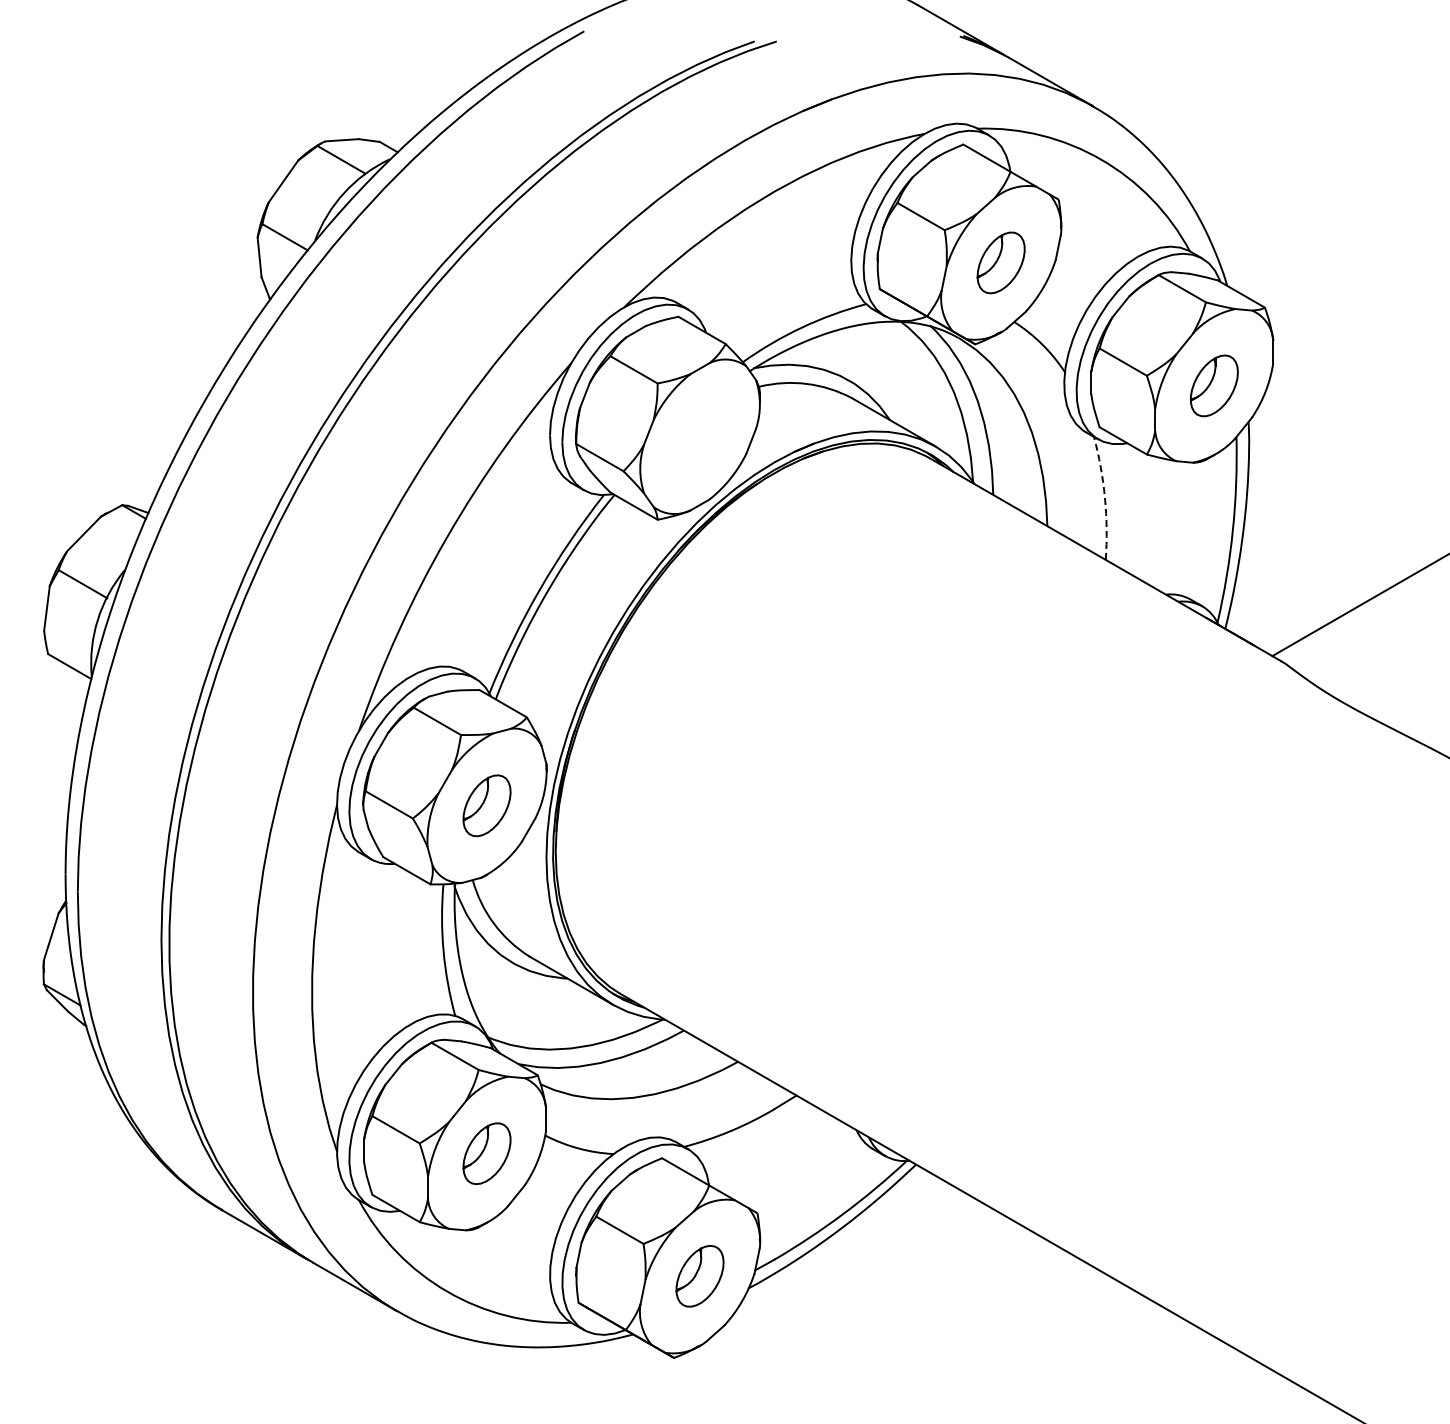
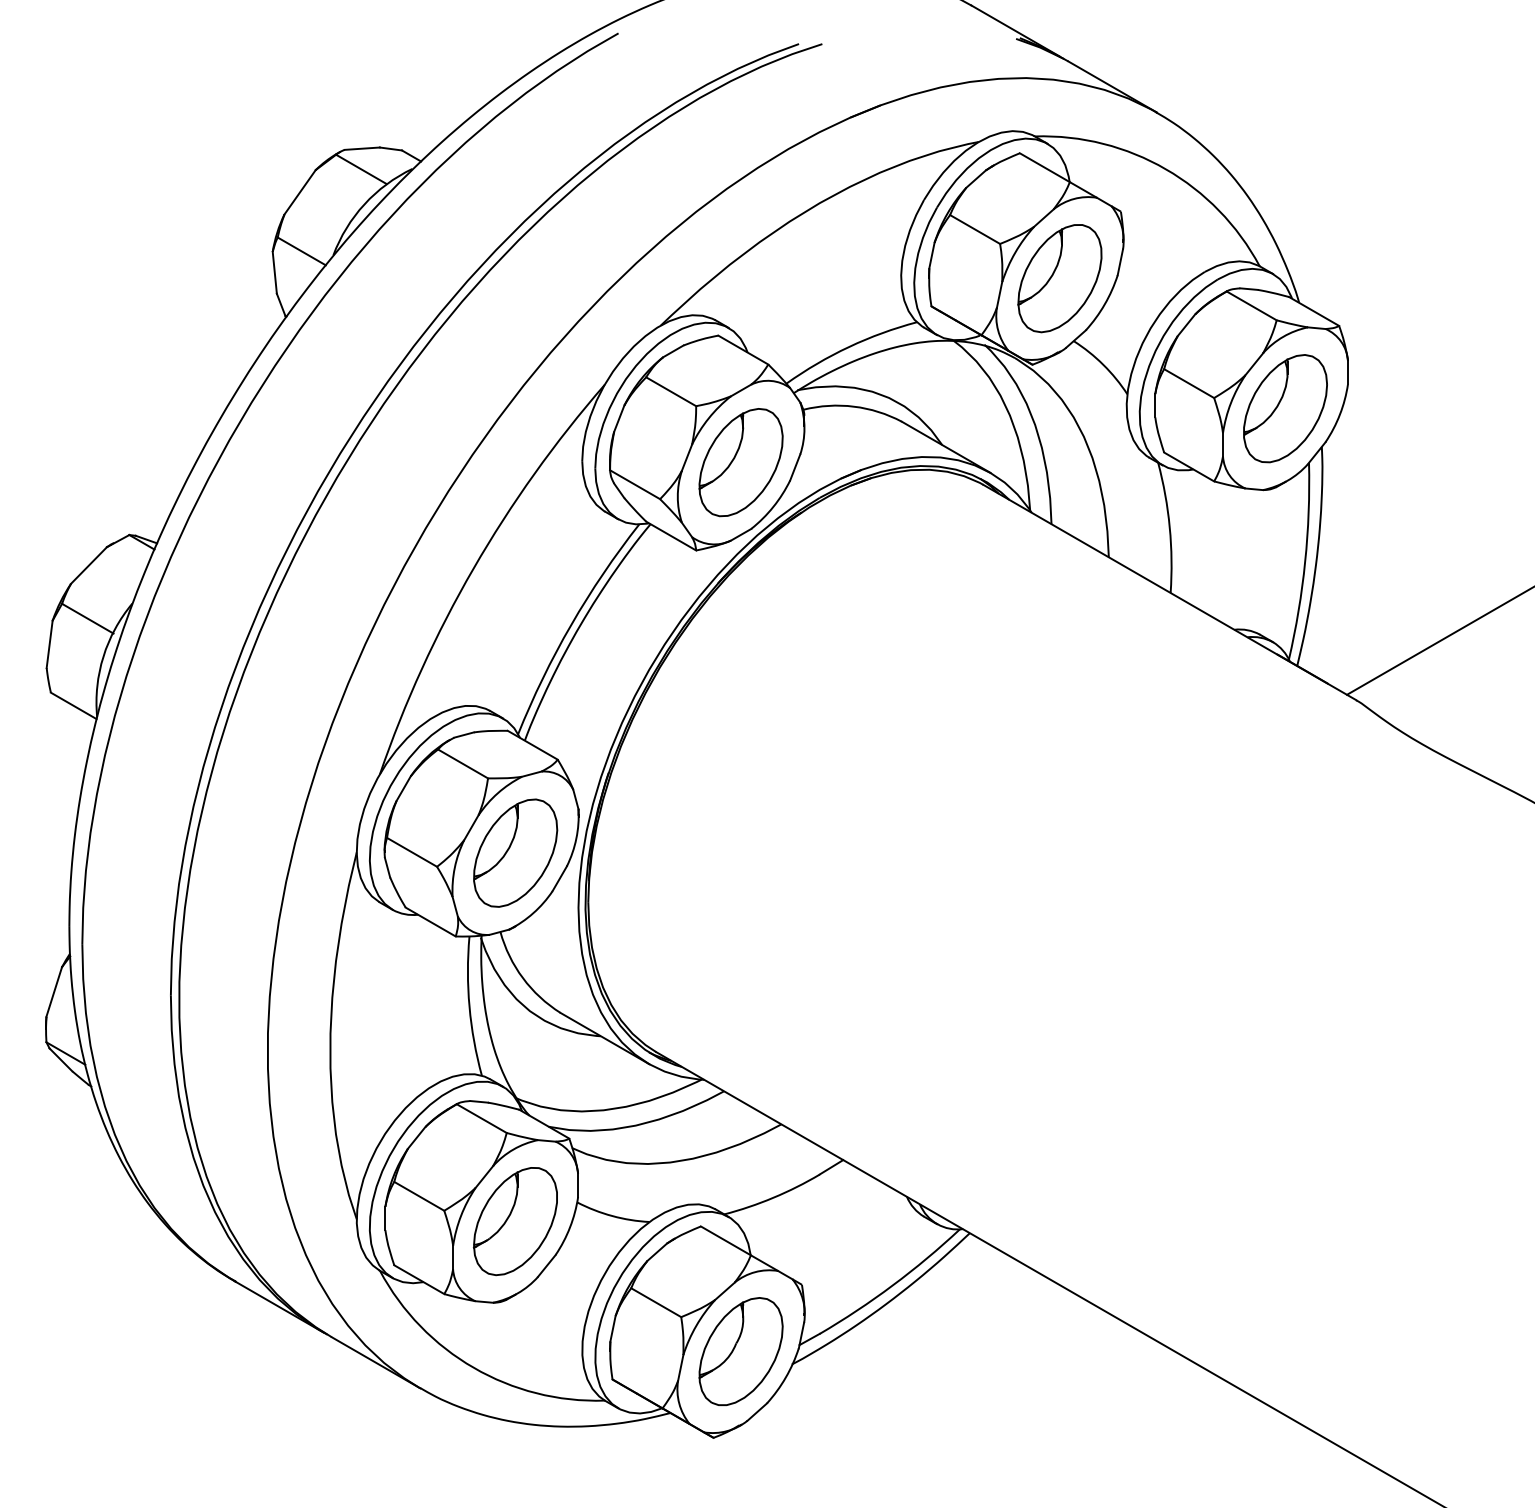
part: (1000, 262) -> (1059, 278), size x1.67
part: (1214, 385) -> (1285, 408), size x1.67
part: (699, 436) -> (740, 462), added
arc: (1104, 497) -> (1169, 526), dashed -> solid
part: (486, 805) -> (515, 852), size x1.67
part: (486, 1153) -> (515, 1221), size x1.67
part: (699, 1275) -> (740, 1350), size x1.67

